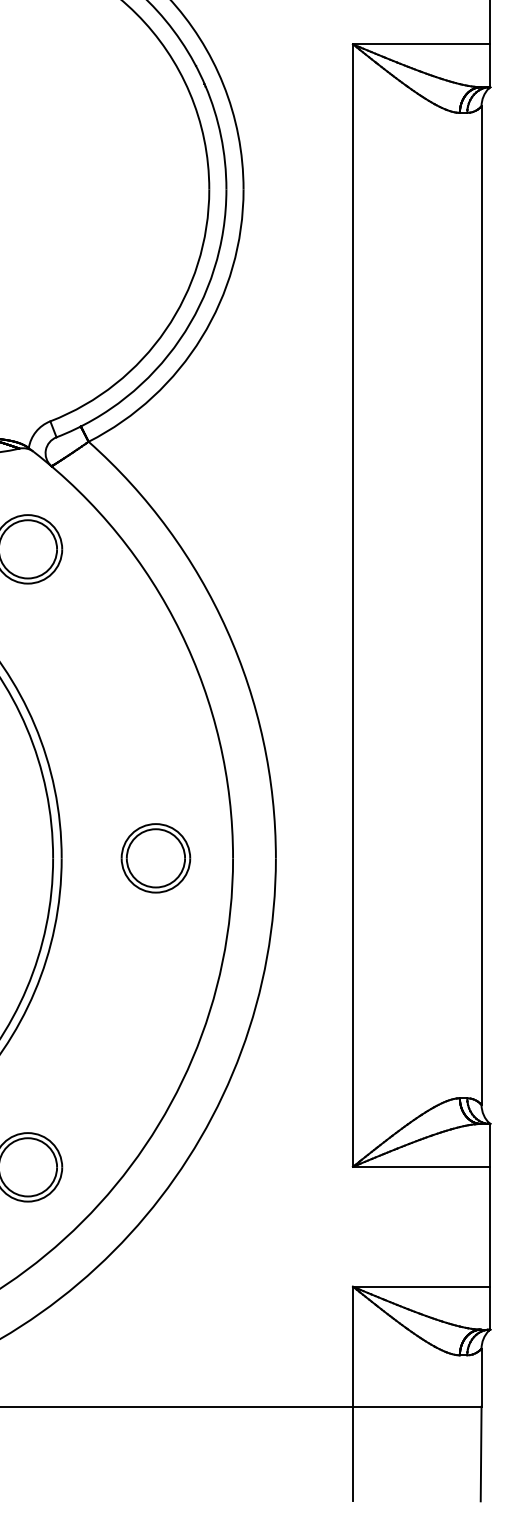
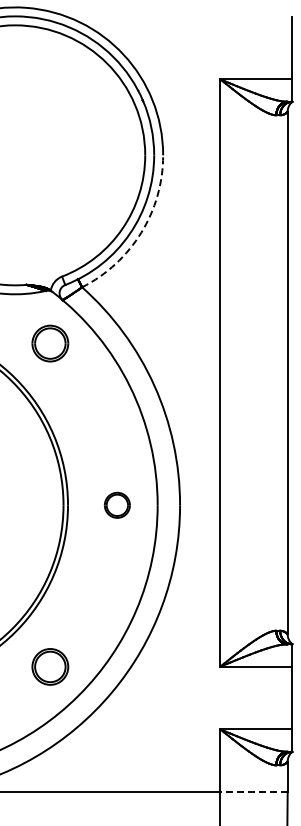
arc: (202, 336) -> (141, 232), solid -> dashed
part: (156, 858) -> (117, 505), size x0.7
line: (418, 1407) -> (254, 792), solid -> dashed

